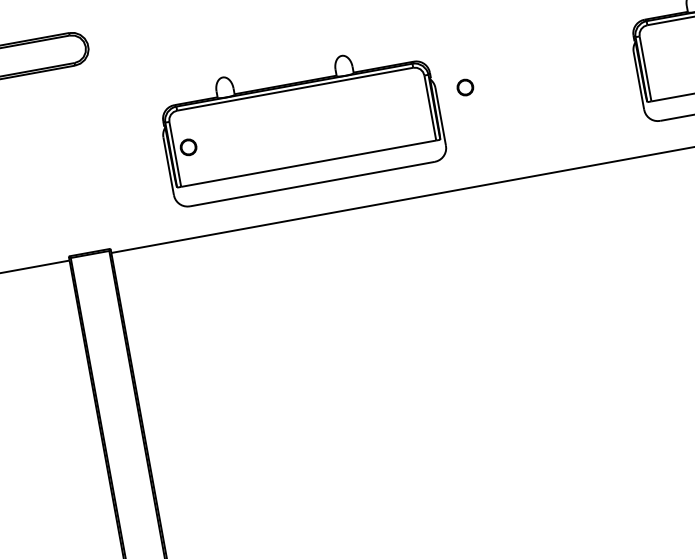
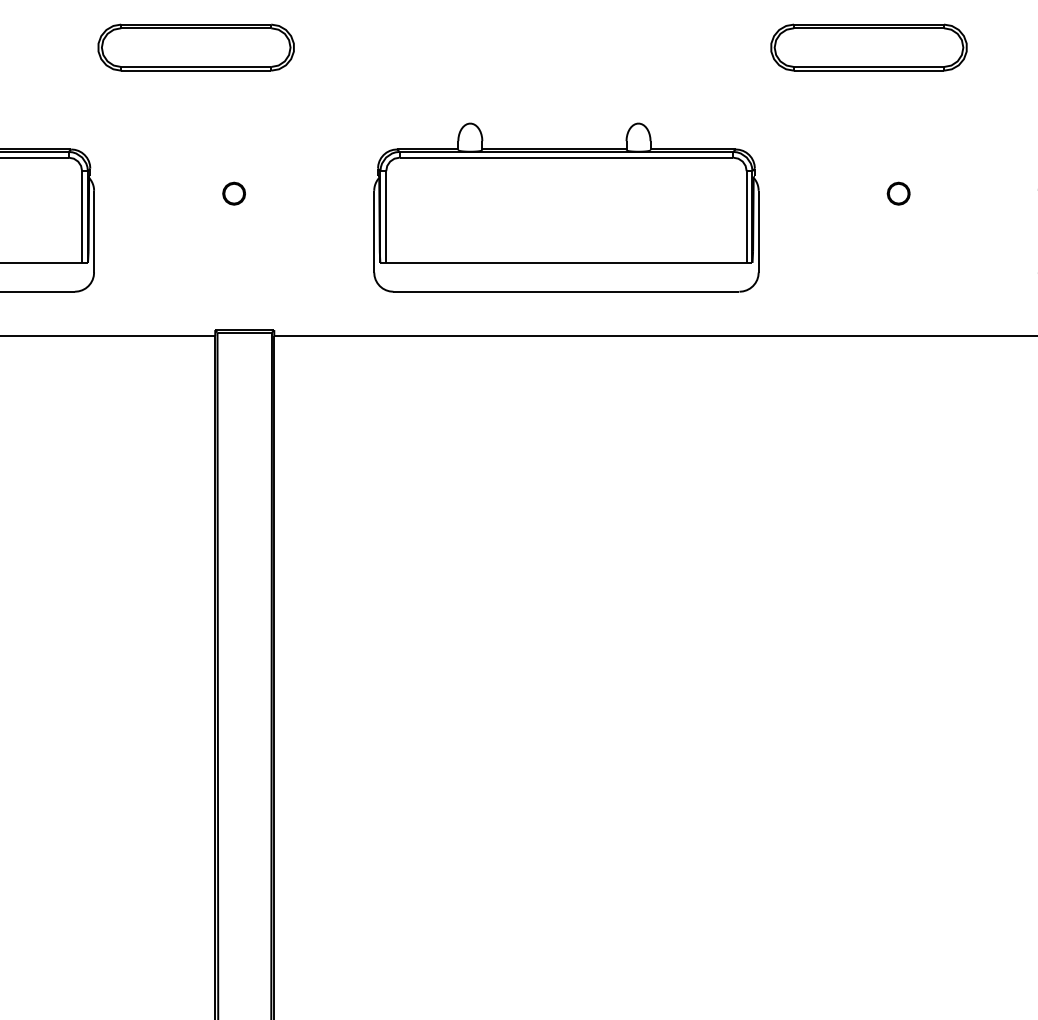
part: (465, 87) -> (898, 193), moved
part: (188, 147) -> (233, 193), moved

